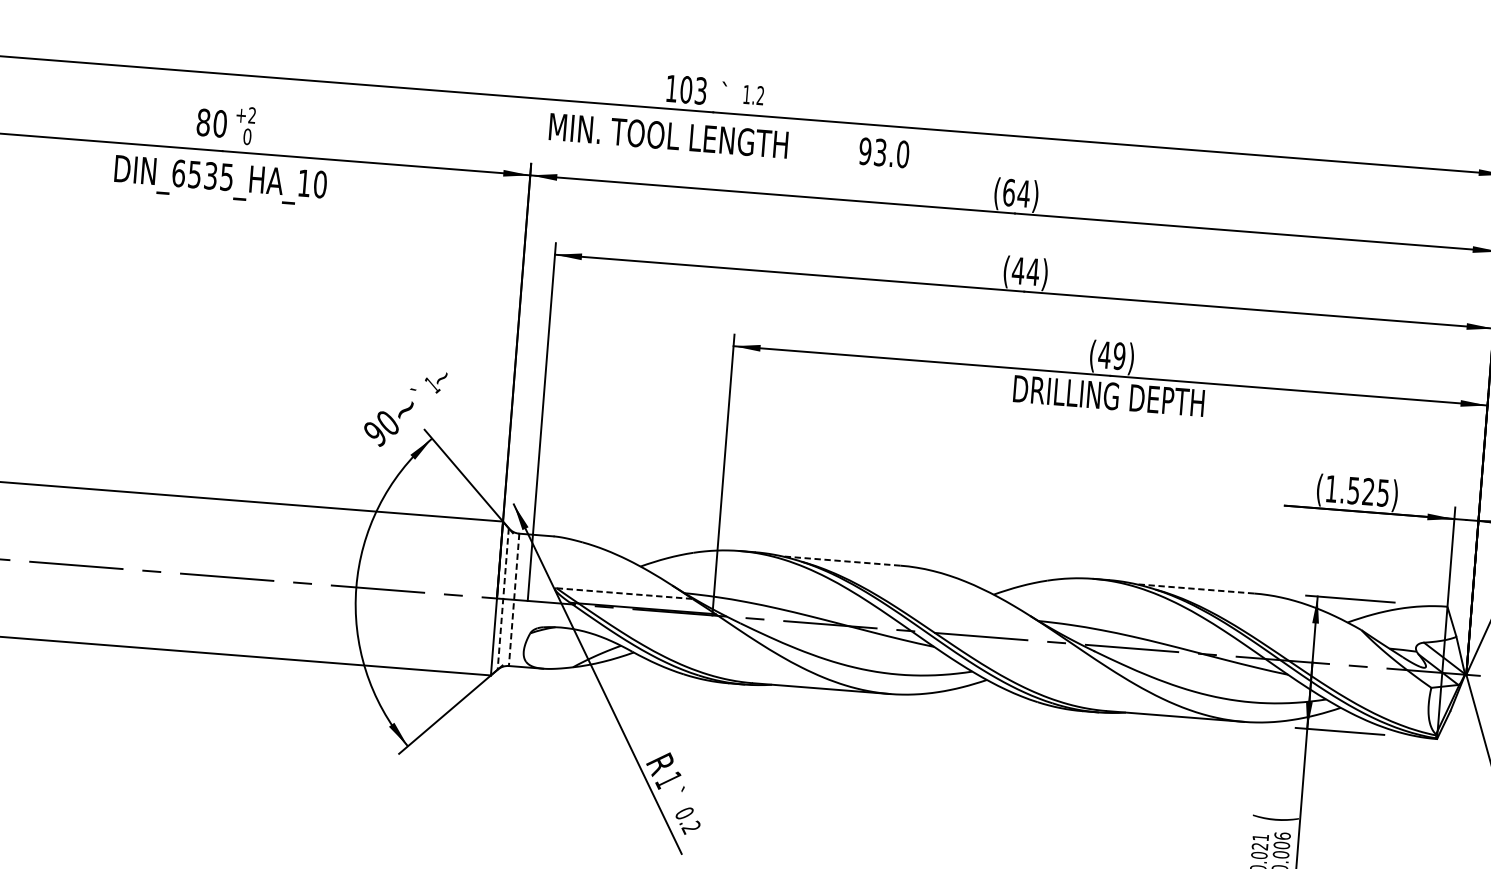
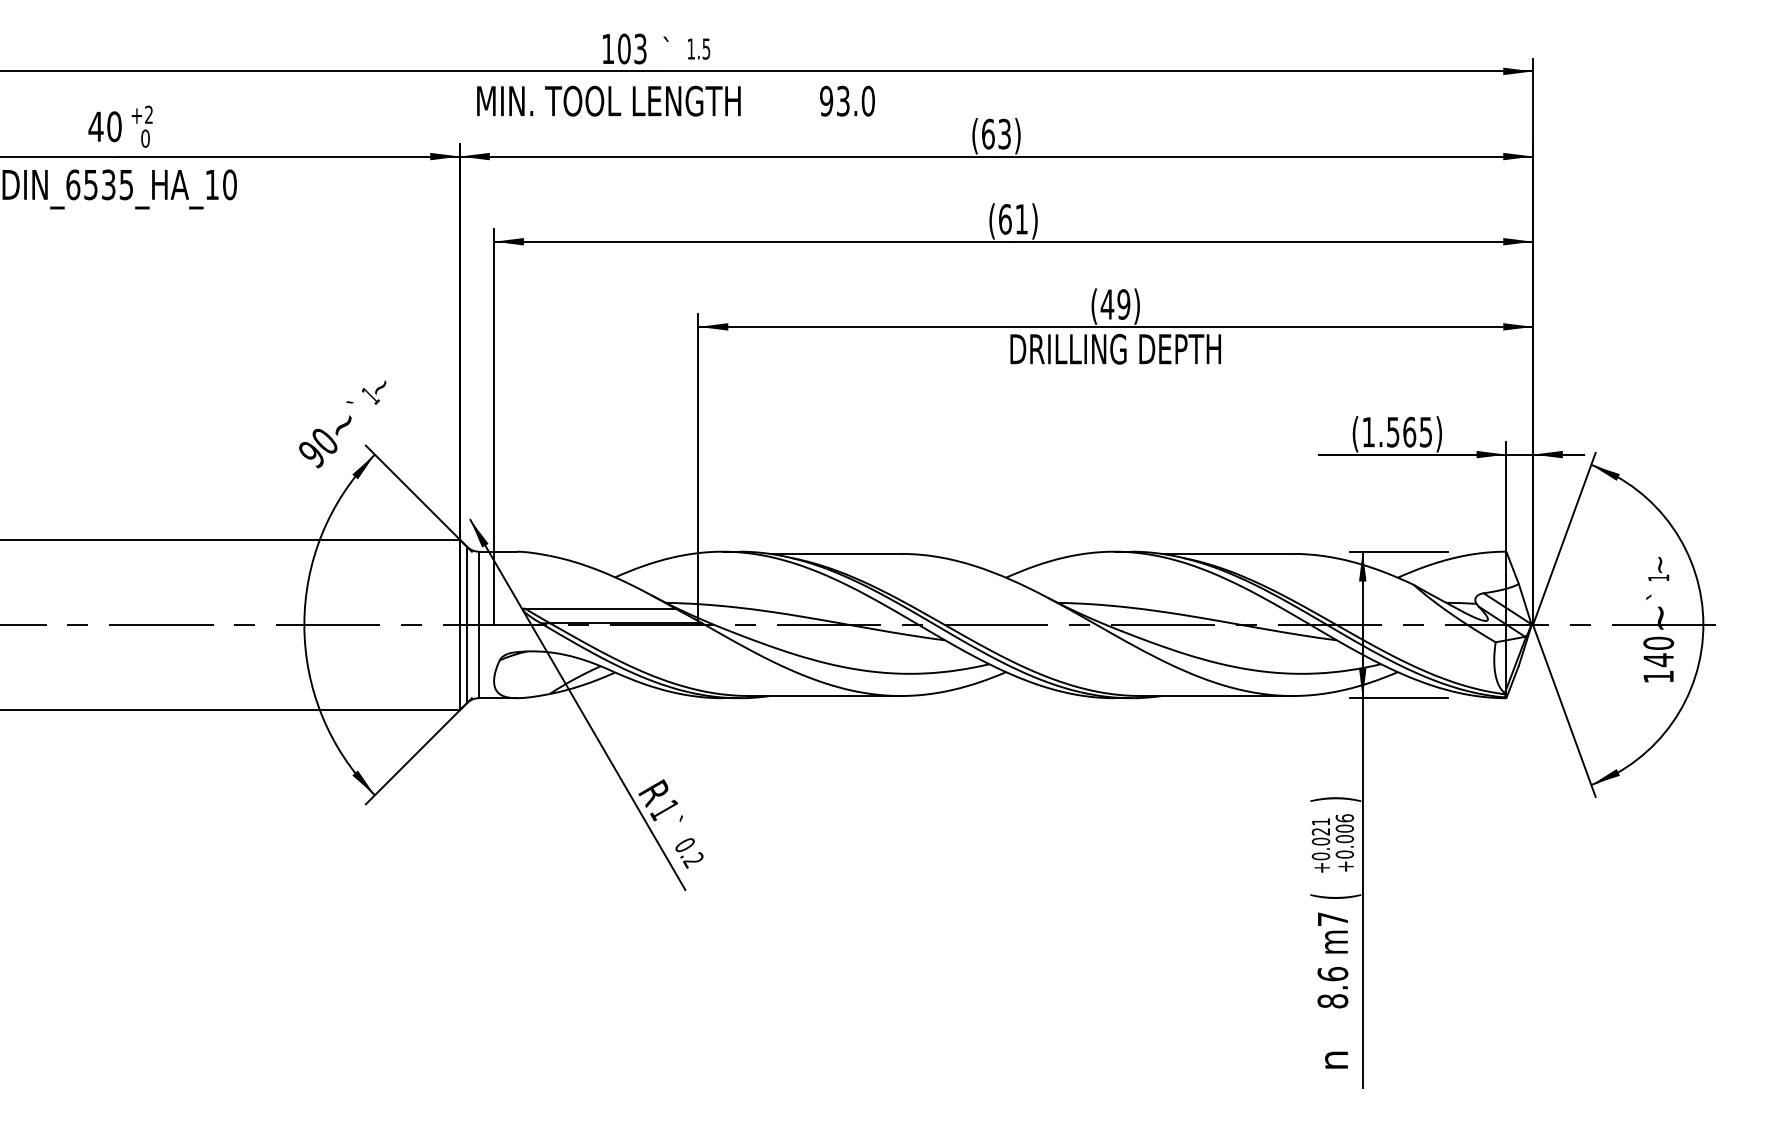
text: (760, 95) -> (706, 48), 1.2 -> 1.5
text: (203, 122) -> (95, 126), 80 -> 40
text: (1023, 193) -> (1004, 133), (64) -> (63)
text: (1025, 271) -> (1013, 219), (44) -> (61)
text: (1368, 491) -> (1409, 431), (1.525) -> (1.565)
line: (841, 560) -> (835, 553), dashed -> solid
line: (1194, 588) -> (1226, 553), dashed -> solid
line: (625, 593) -> (600, 608), dashed -> solid
line: (502, 599) -> (466, 625), dashed -> solid
line: (514, 600) -> (479, 625), dashed -> solid
text: (1275, 818) -> (1335, 799), ( -> )

